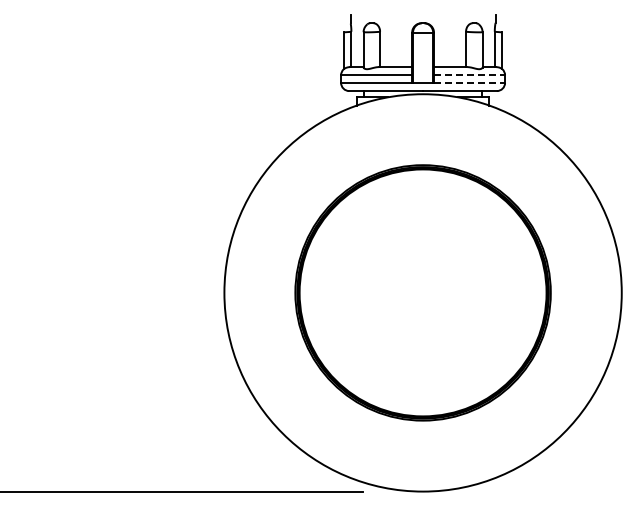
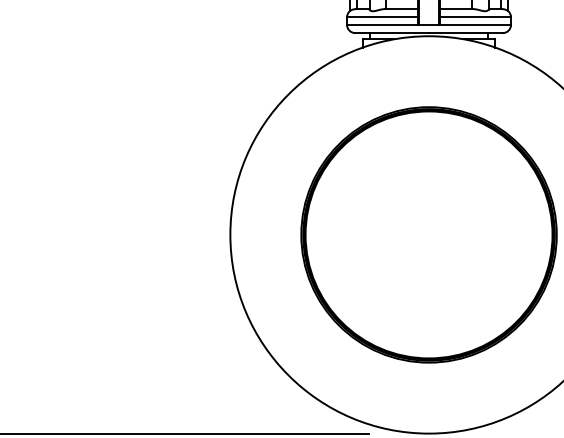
line: (469, 75) -> (475, 17), dashed -> solid
line: (469, 82) -> (475, 24), dashed -> solid

